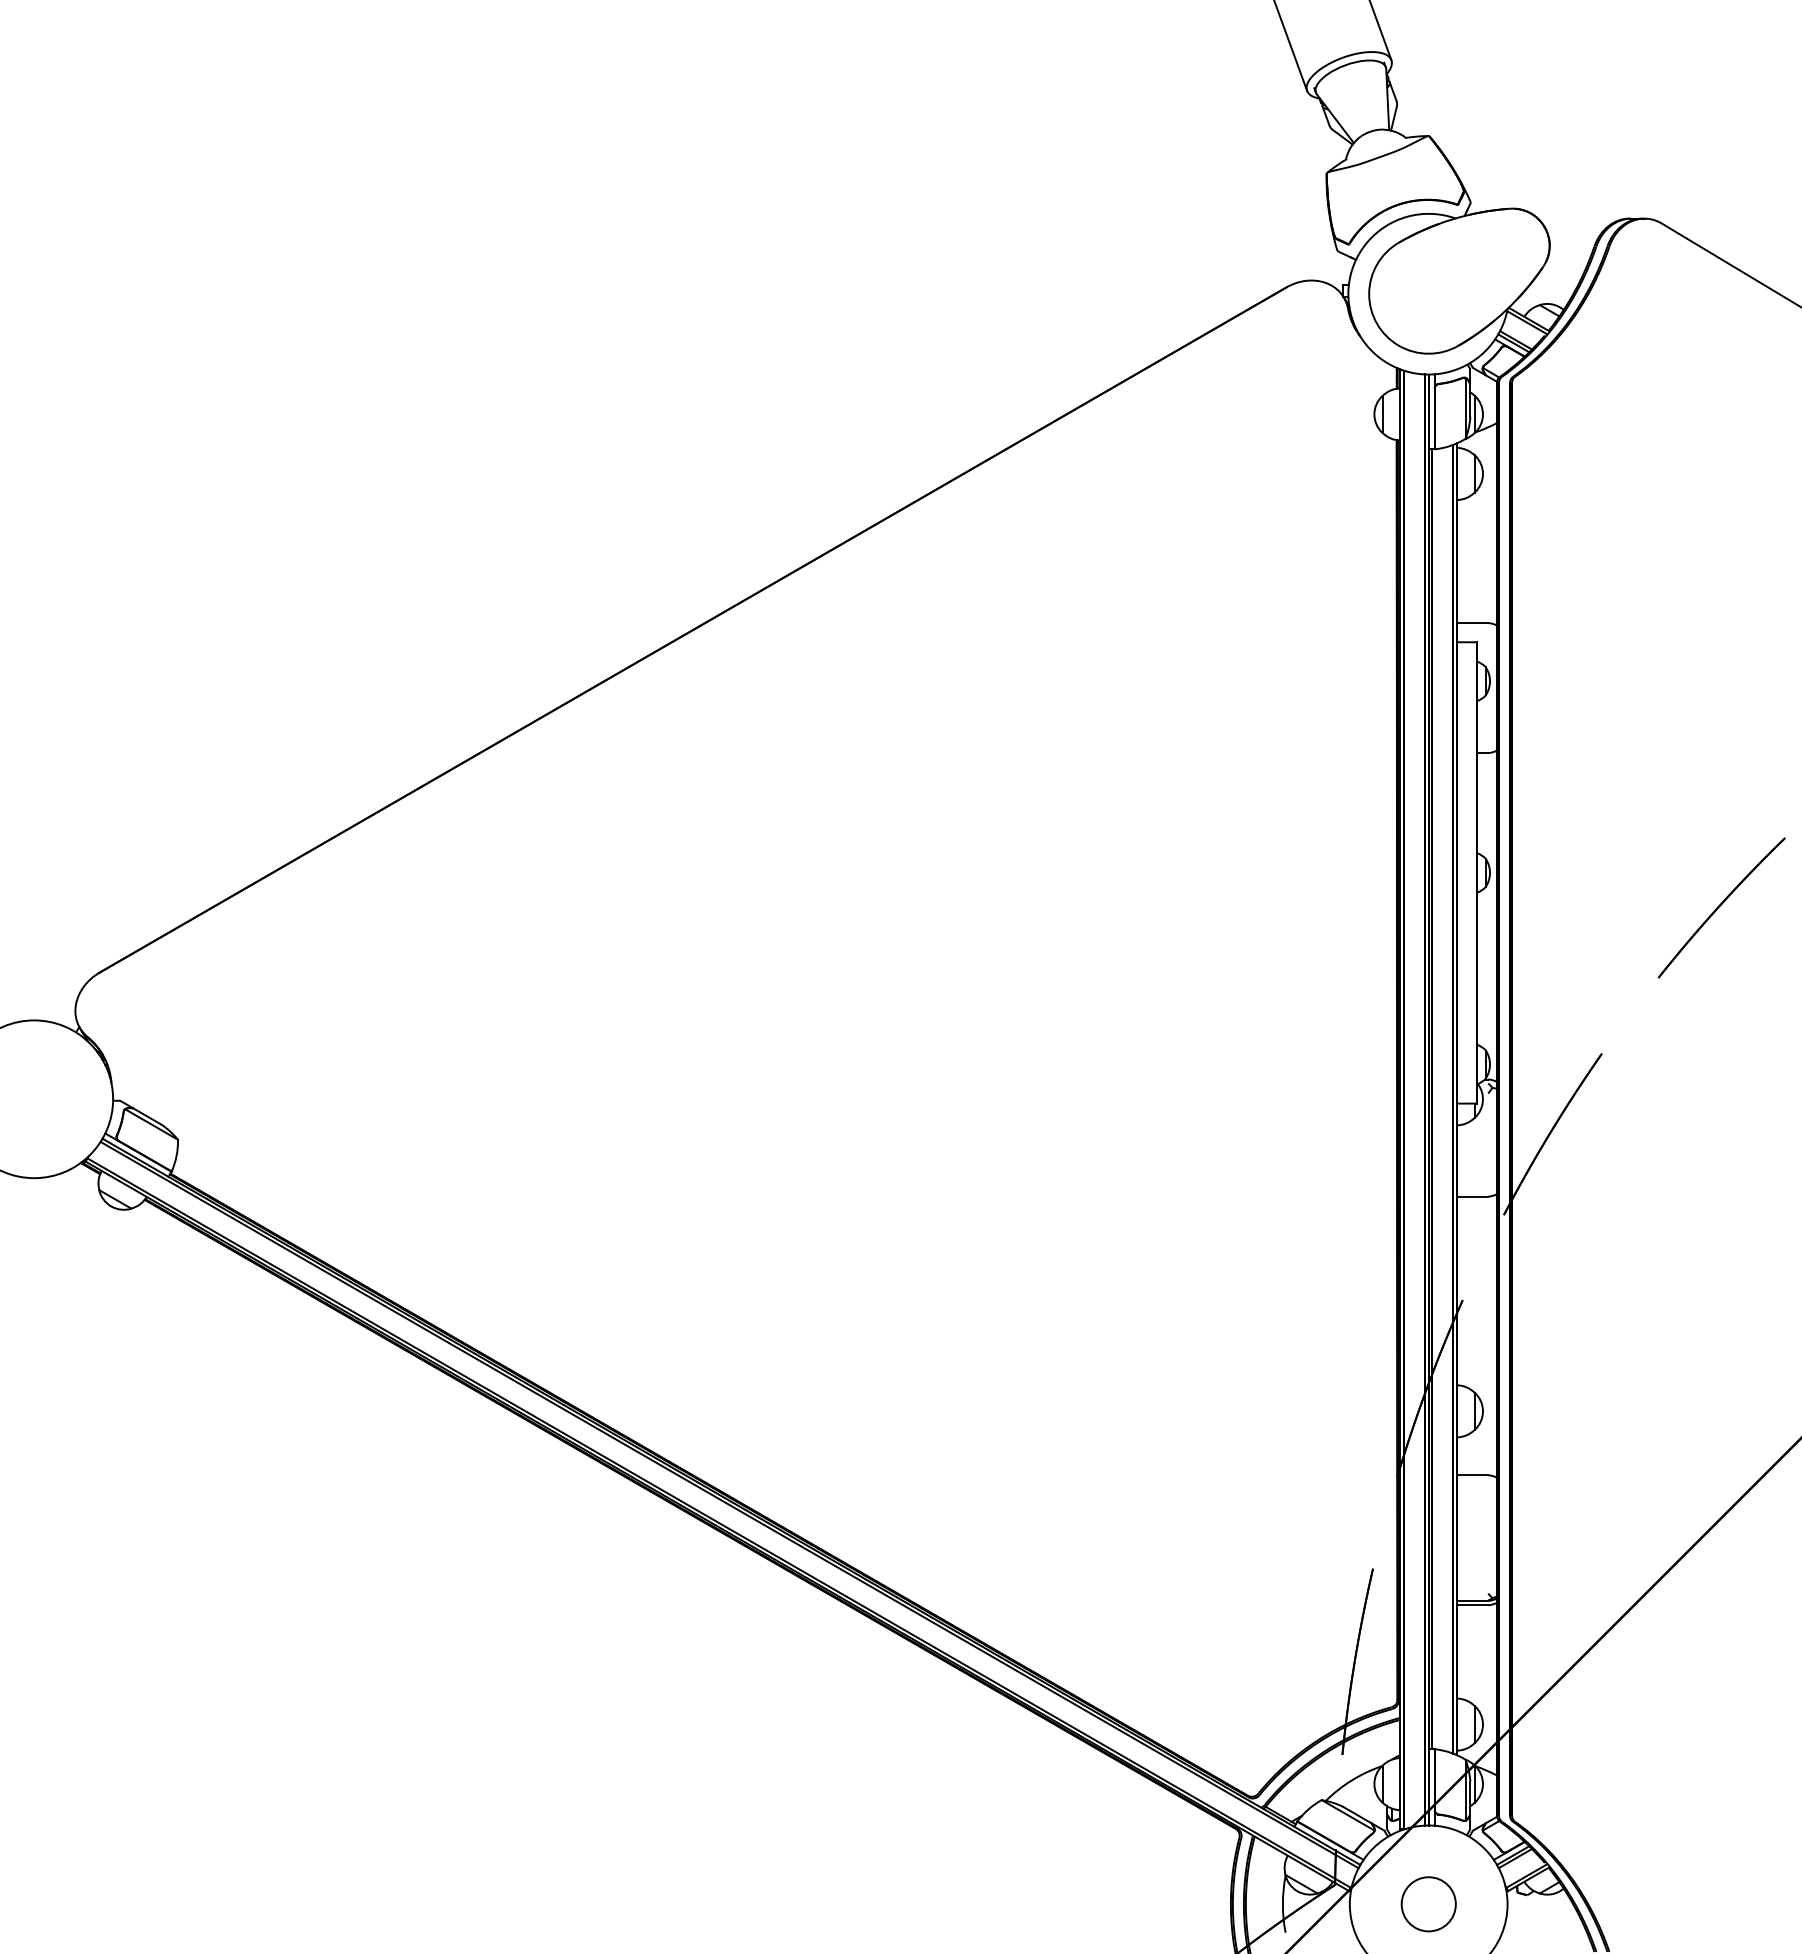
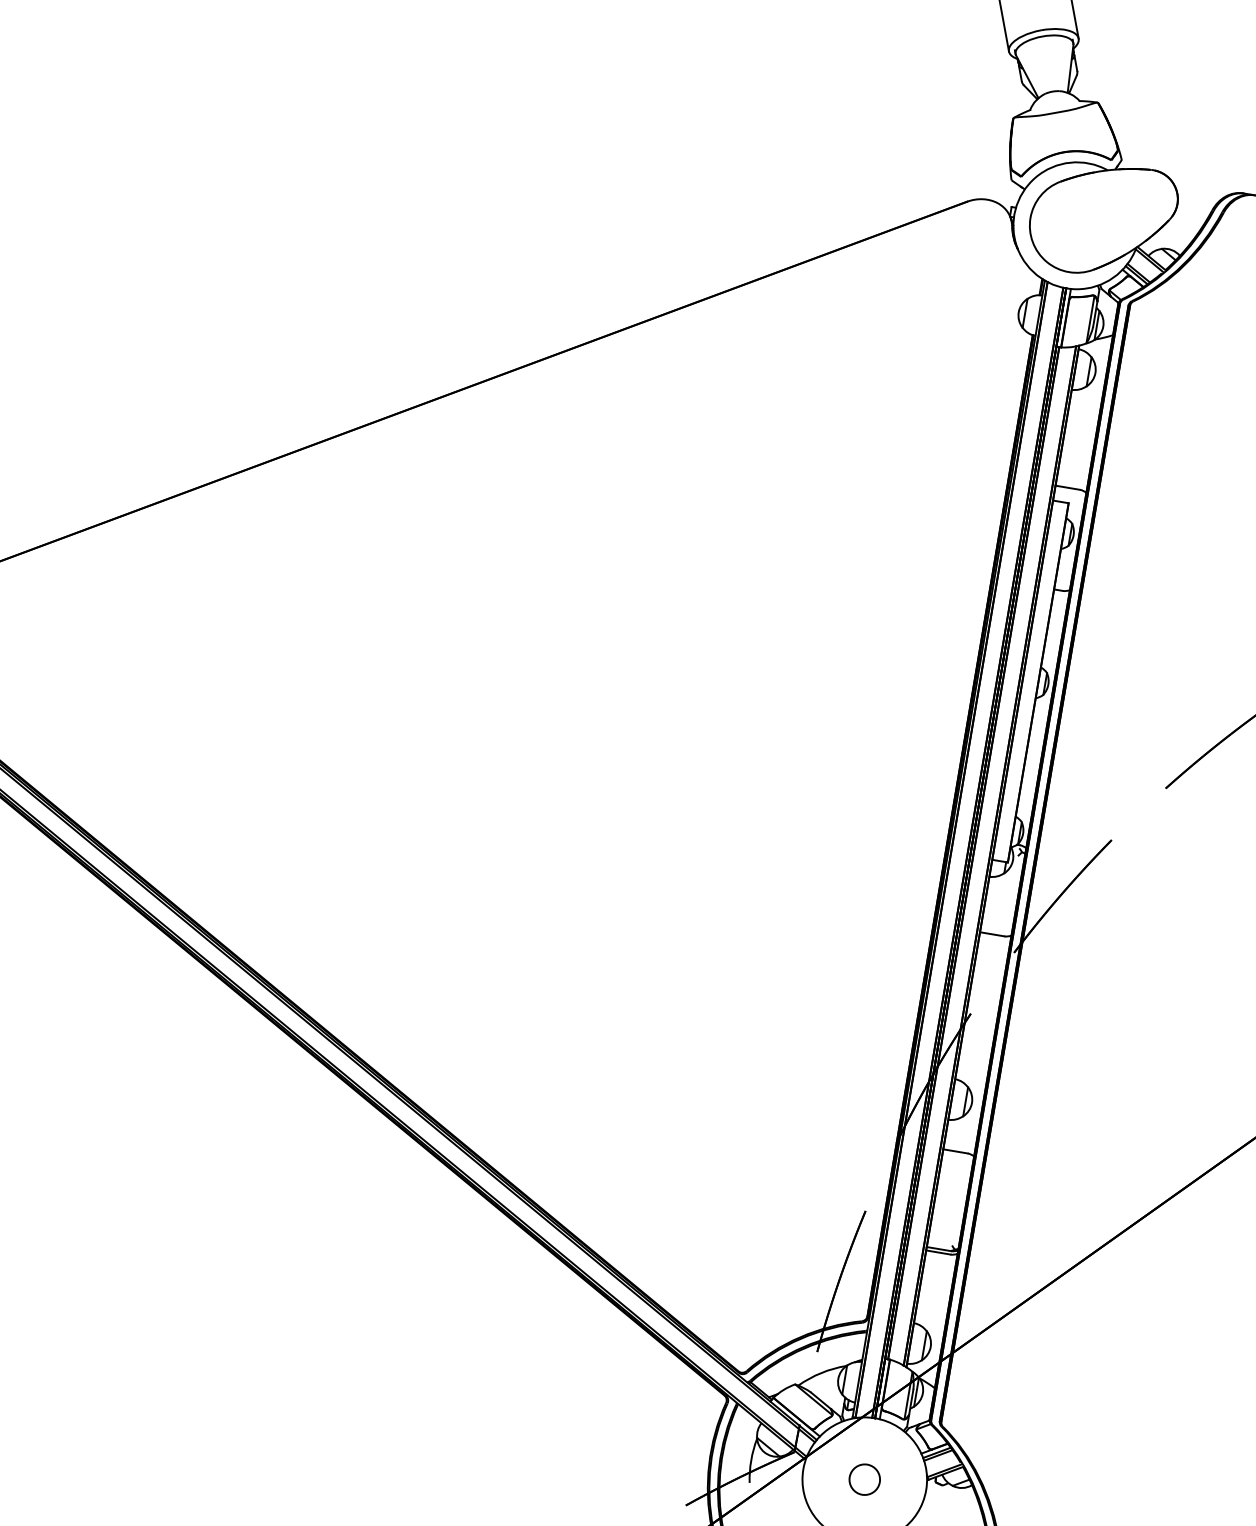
circle: (1428, 1904) -> (864, 1479), size x0.71

